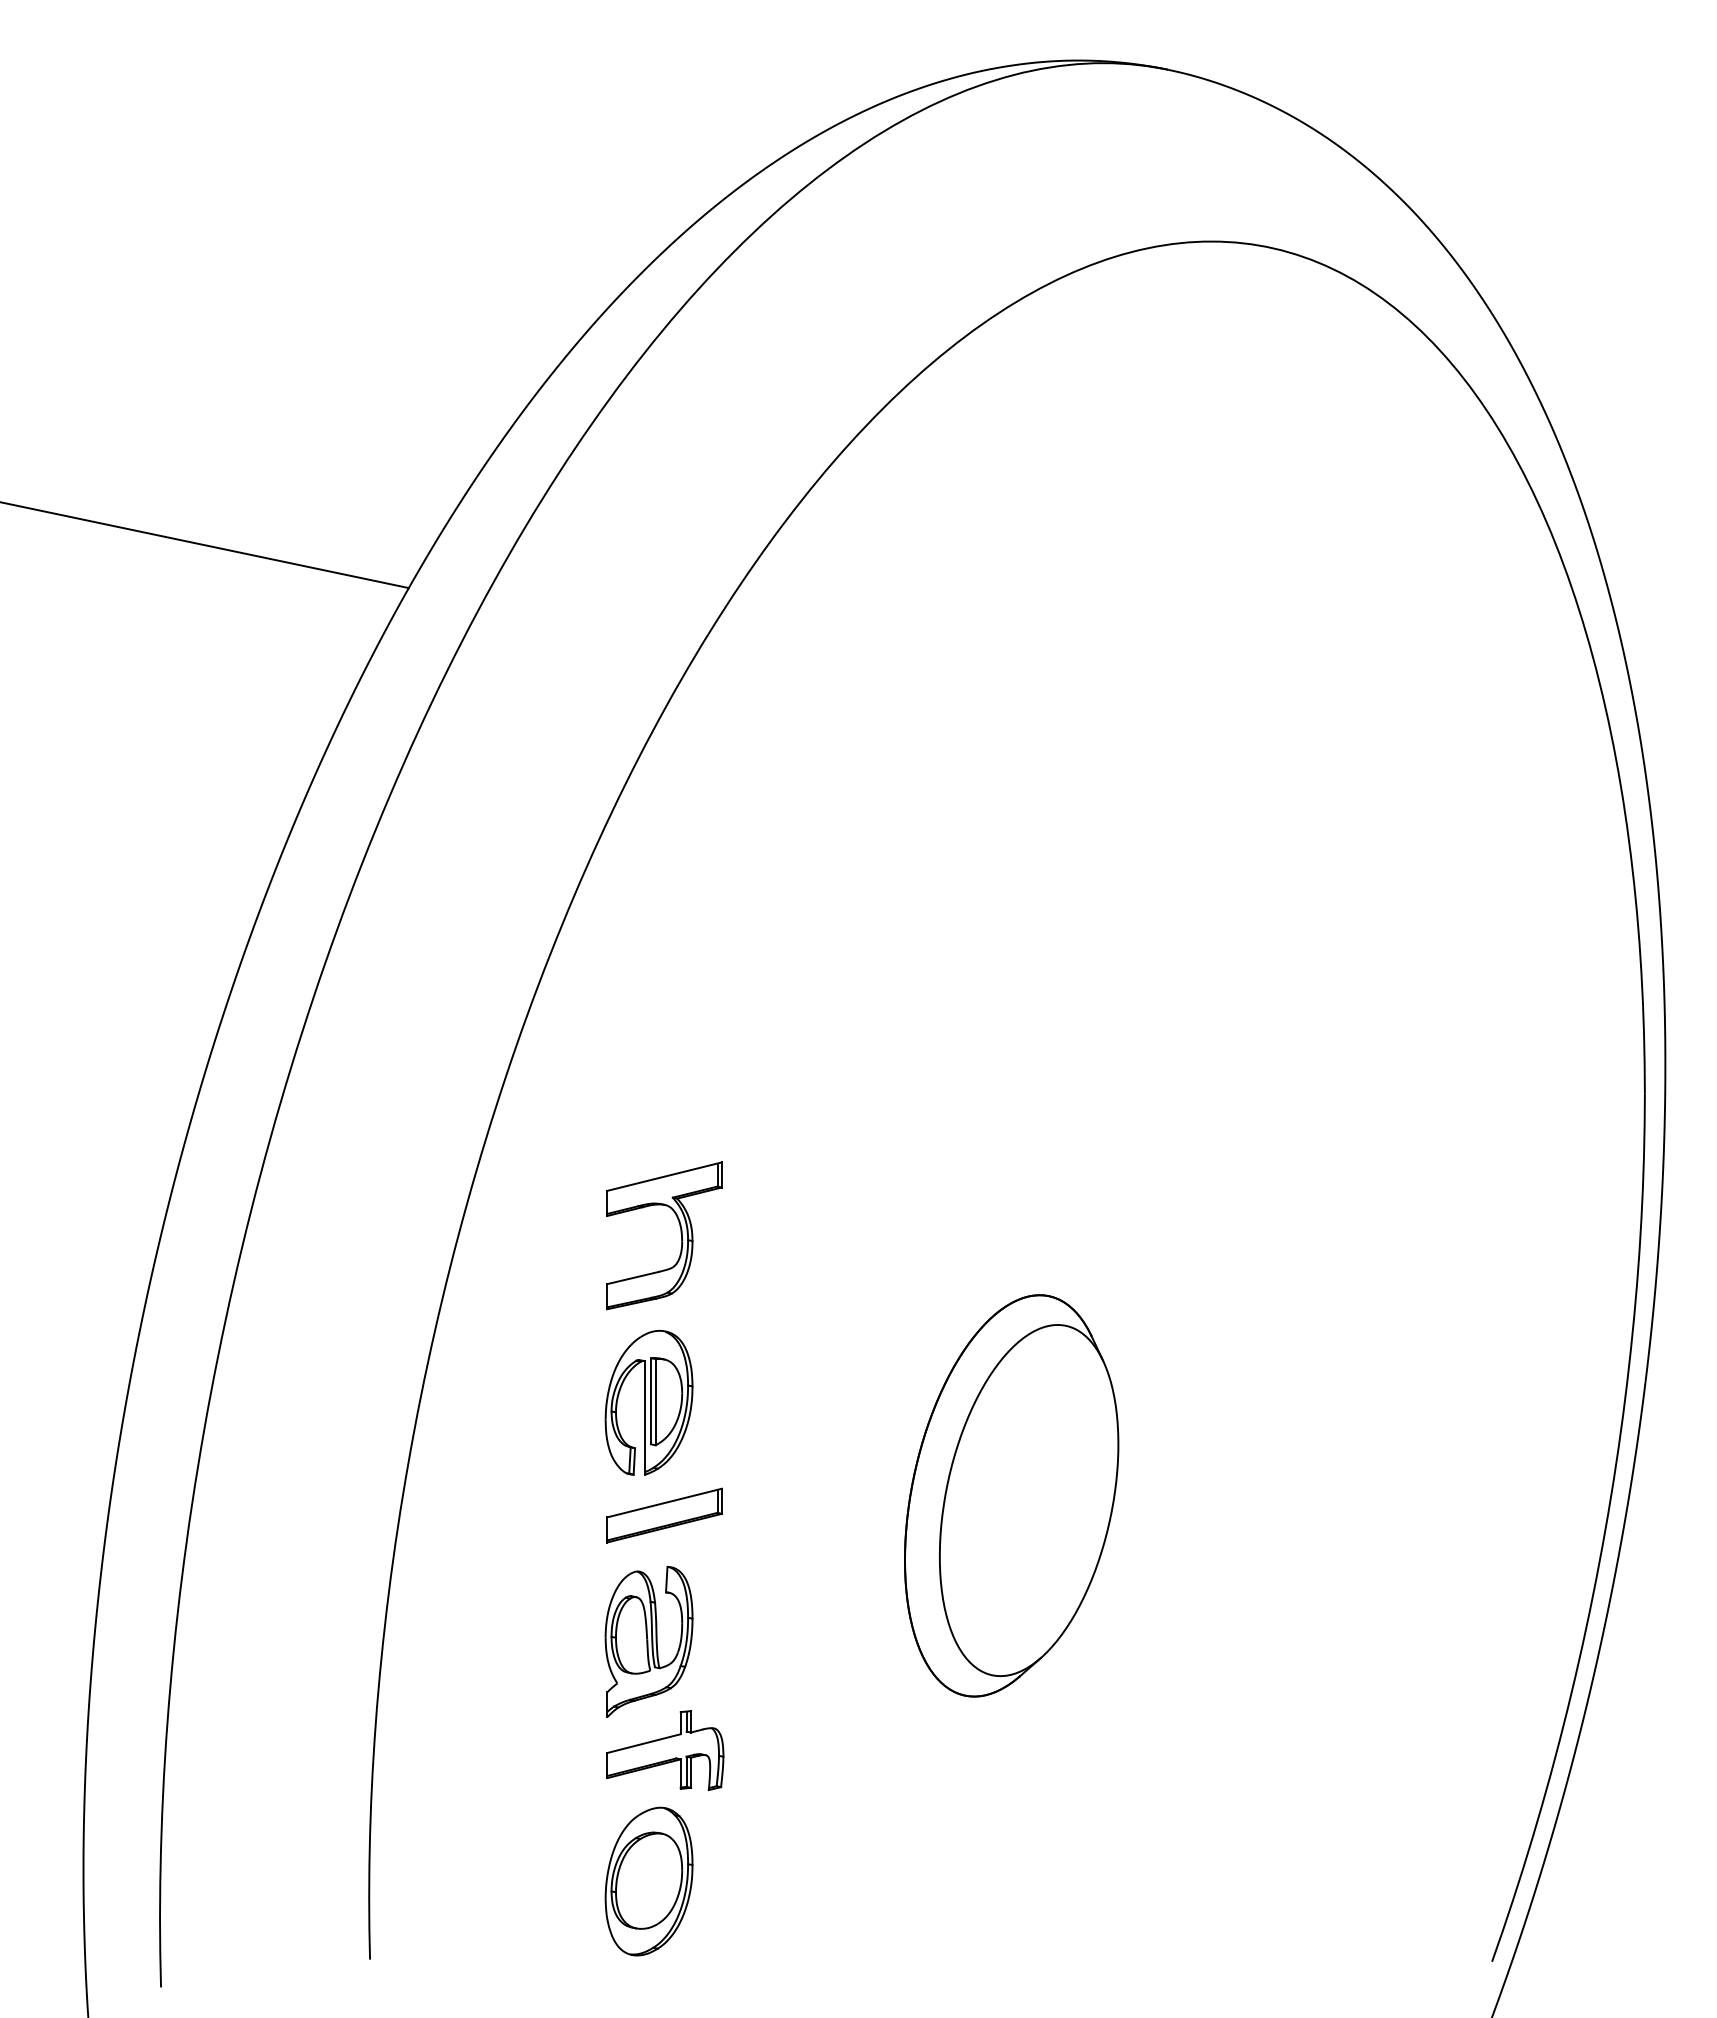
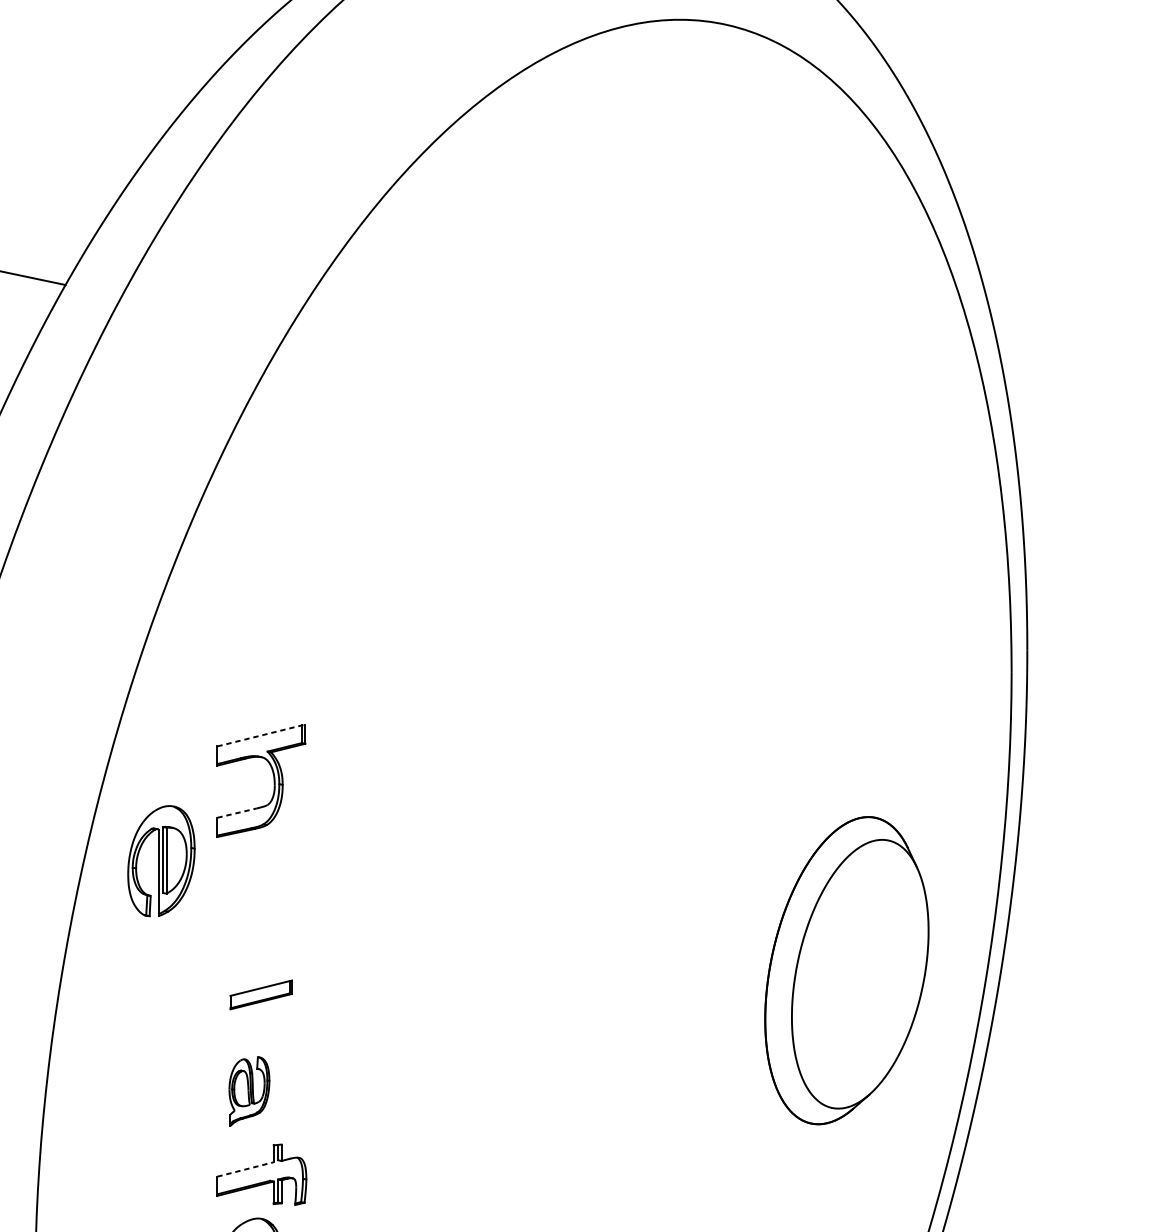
line: (665, 1176) -> (262, 735), solid -> dashed
line: (633, 1277) -> (237, 812), solid -> dashed
part: (648, 1402) -> (160, 860), moved
part: (1011, 1495) -> (846, 970), moved
part: (664, 1515) -> (261, 994), size x0.7
part: (648, 1641) -> (249, 1091), size x0.6
line: (644, 1743) -> (245, 1169), solid -> dashed

